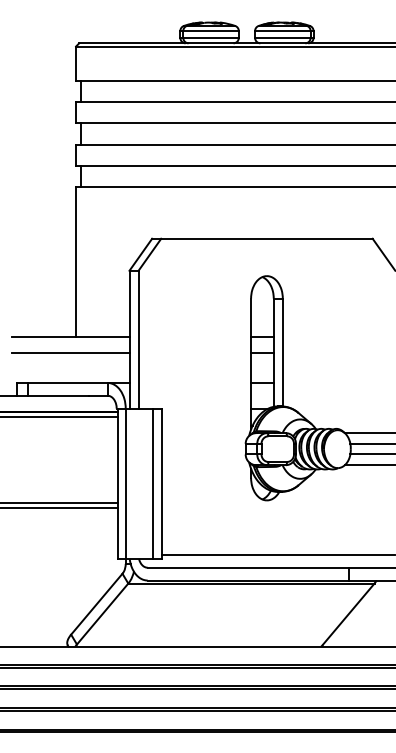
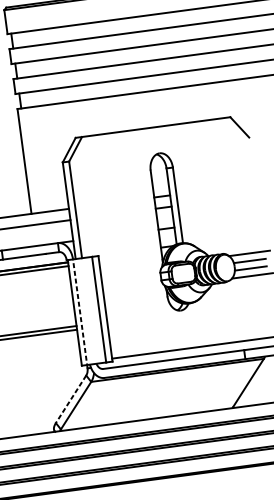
line: (125, 486) -> (80, 314), solid -> dashed
line: (96, 604) -> (70, 399), solid -> dashed

